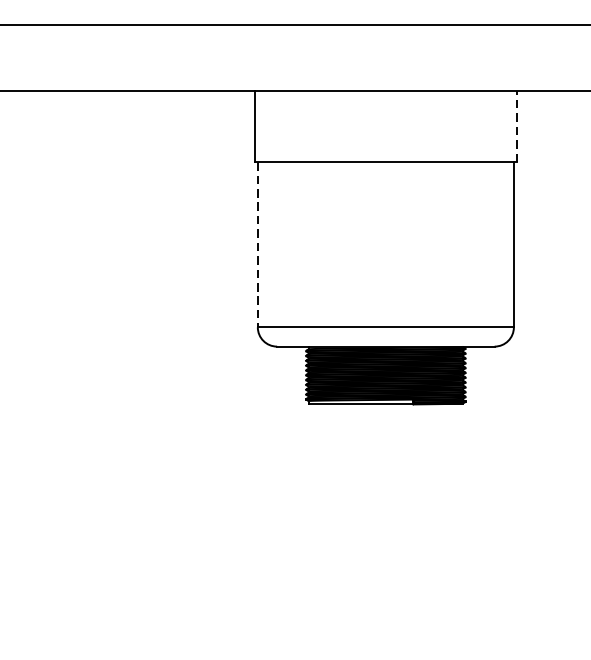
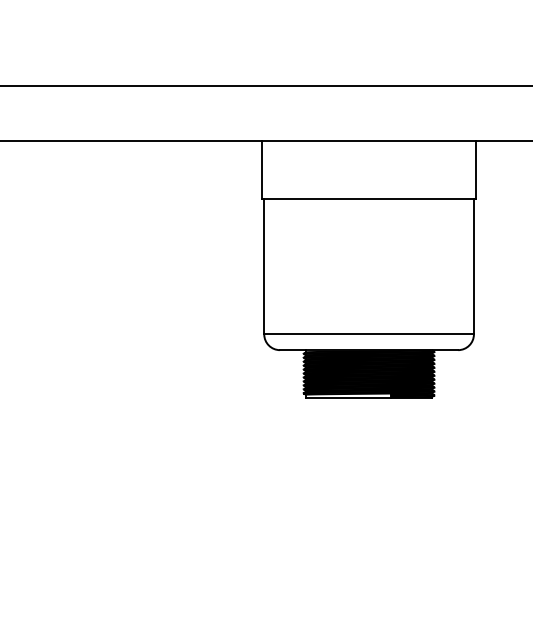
line: (517, 125) -> (476, 169), dashed -> solid
line: (258, 244) -> (264, 266), dashed -> solid

